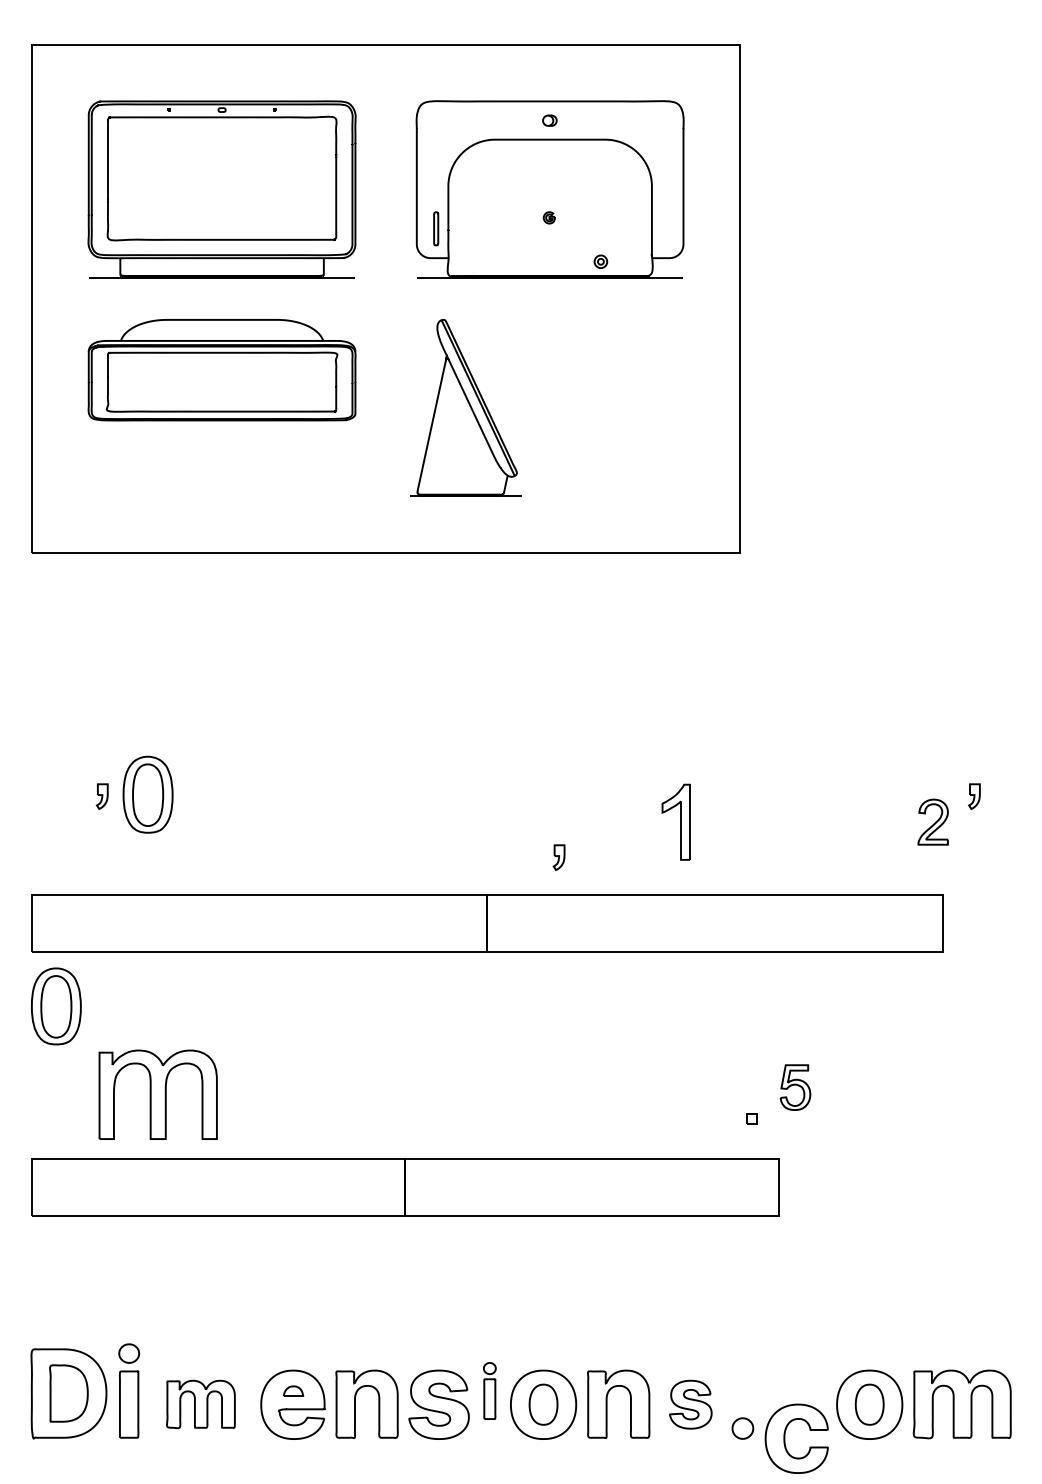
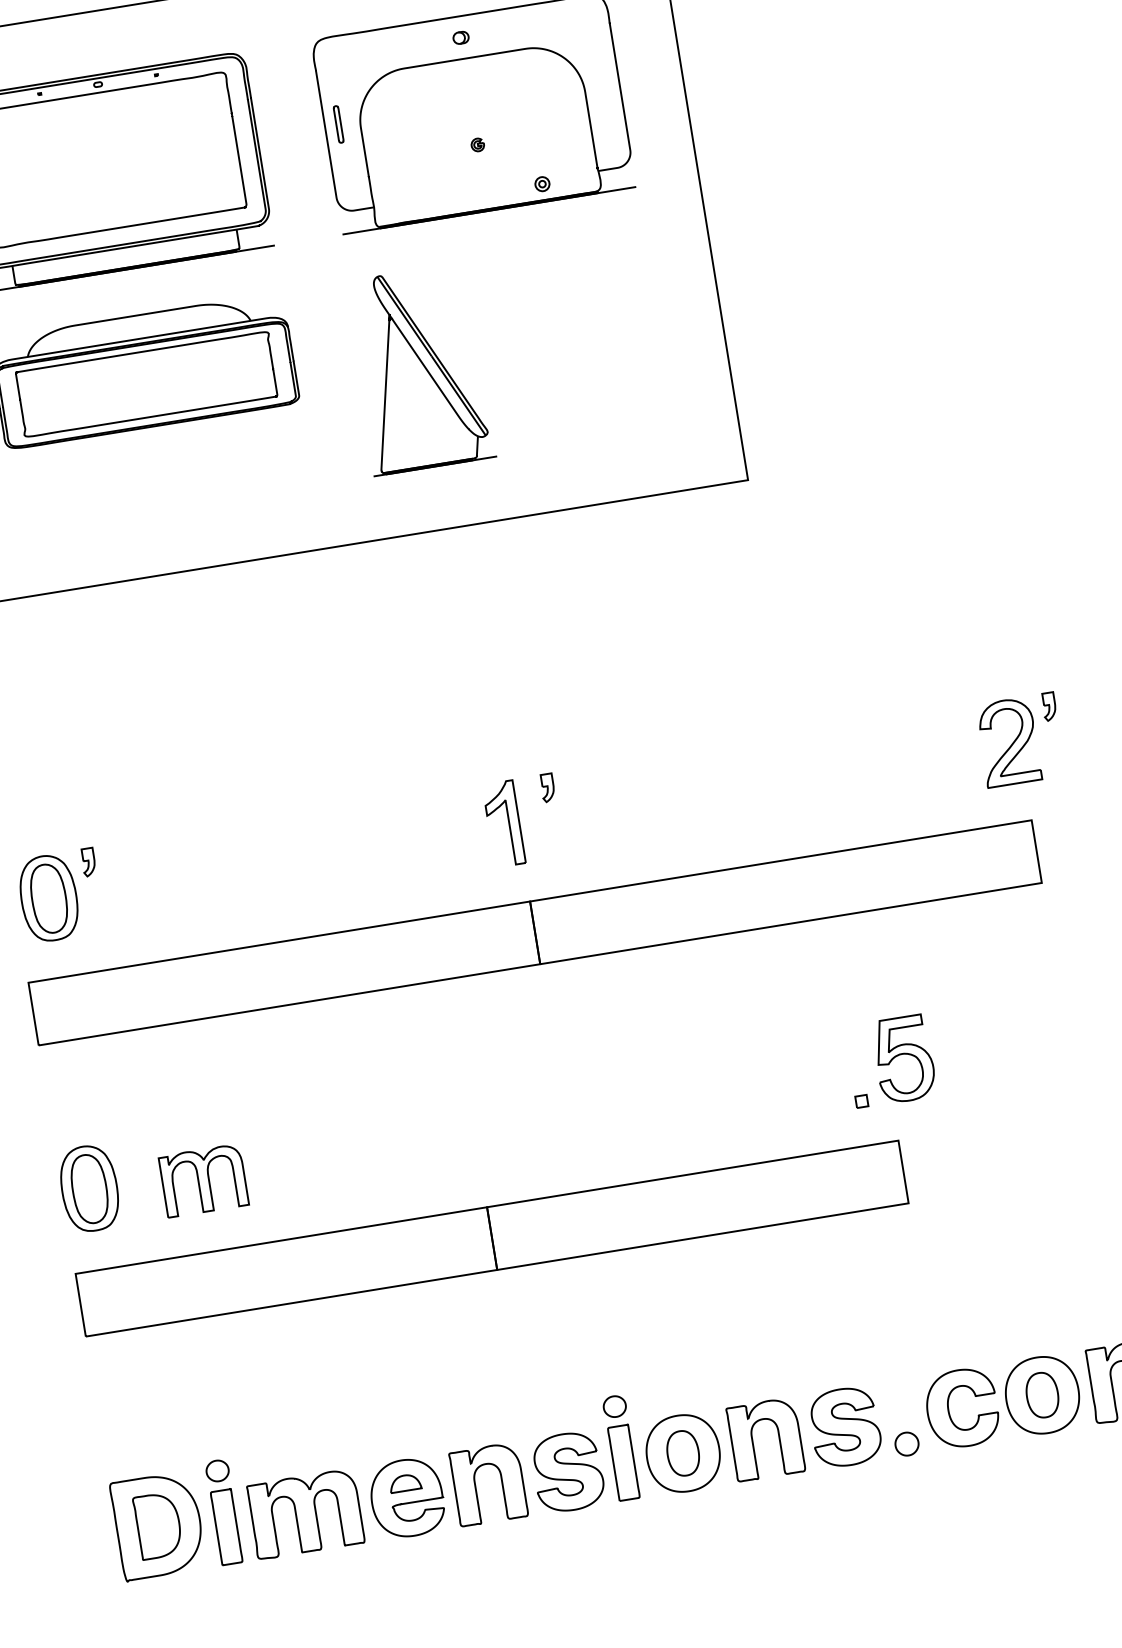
part: (436, 228) -> (338, 124), moved
part: (147, 794) -> (48, 898), moved
part: (675, 821) -> (503, 823), moved
part: (932, 821) -> (1007, 741), size x1.67
part: (558, 857) -> (547, 787), moved
part: (56, 1006) -> (89, 1188), moved
part: (795, 1087) -> (904, 1059), size x1.67
part: (158, 1094) -> (203, 1180), size x0.62
part: (293, 1390) -> (405, 1482), size x1.43
part: (489, 1390) -> (621, 1447), size x1.67
part: (200, 1404) -> (305, 1514), size x1.43
part: (690, 1404) -> (845, 1426), size x1.43
part: (785, 1438) -> (949, 1409), moved

